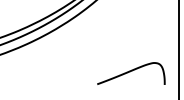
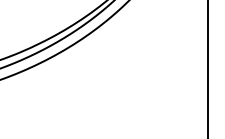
curve: (130, 72) -> (151, 100), removed

